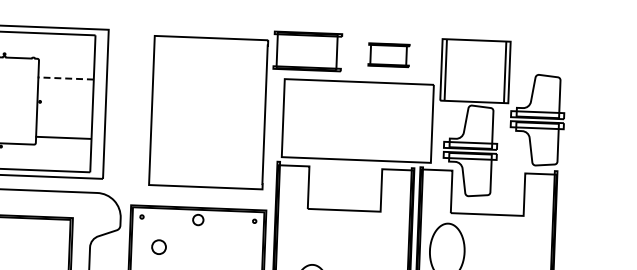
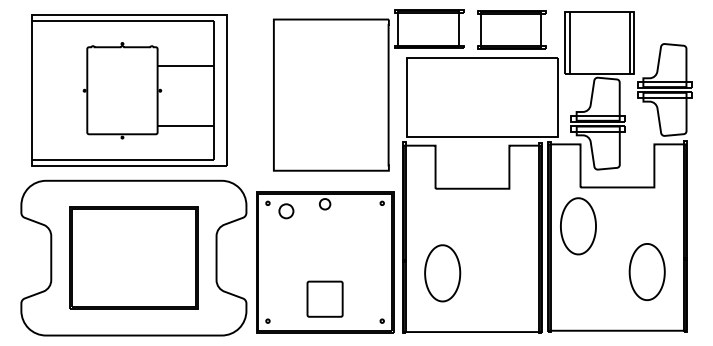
part: (388, 54) -> (511, 29), size x1.67
line: (64, 78) -> (184, 66), dashed -> solid
part: (159, 247) -> (286, 211), moved

